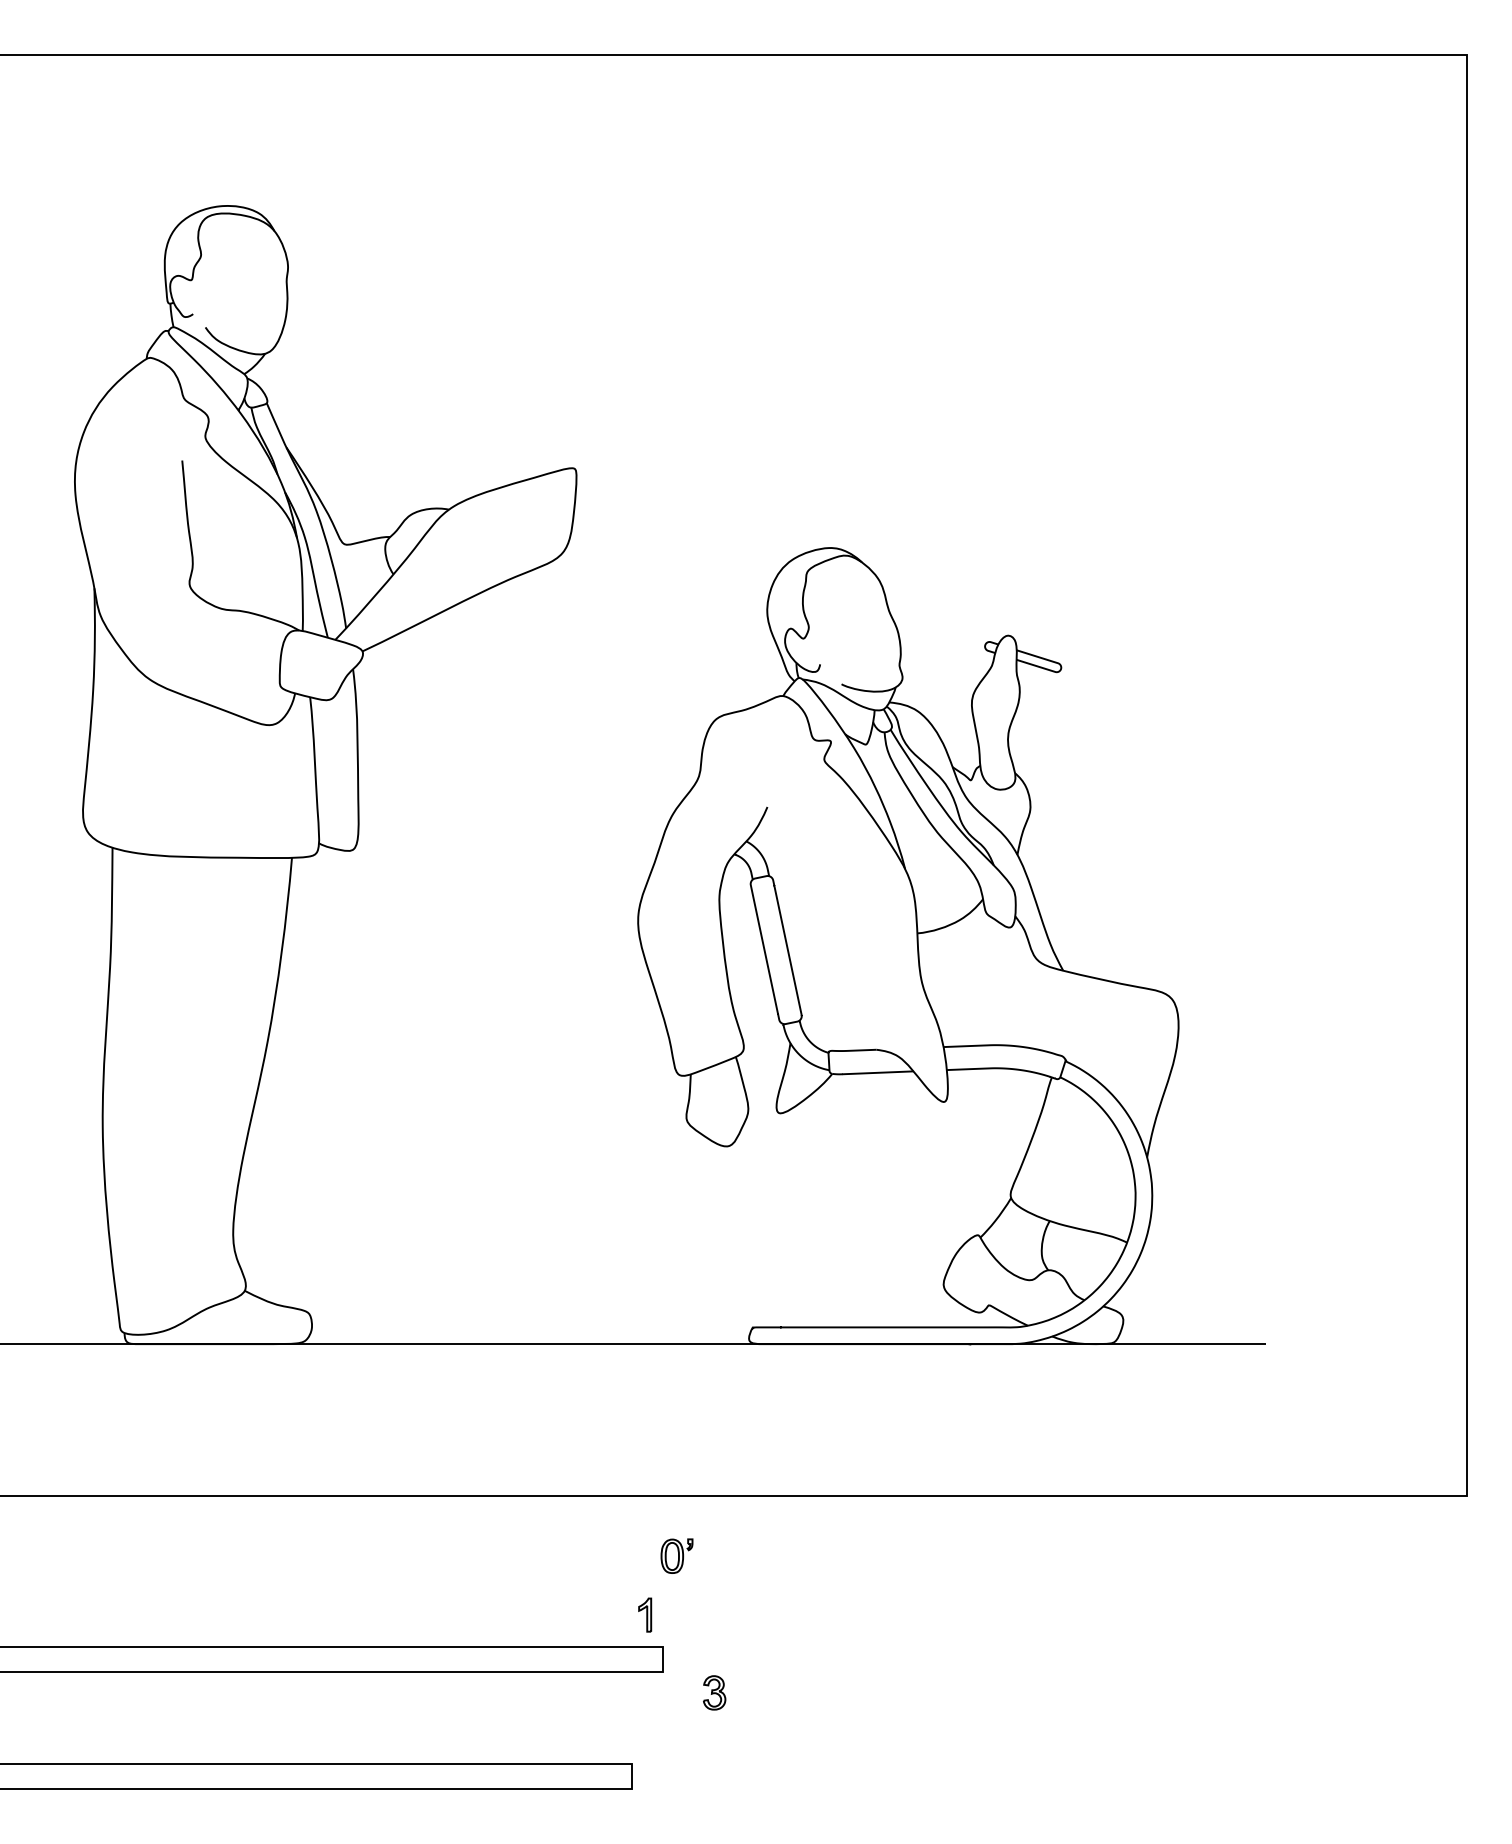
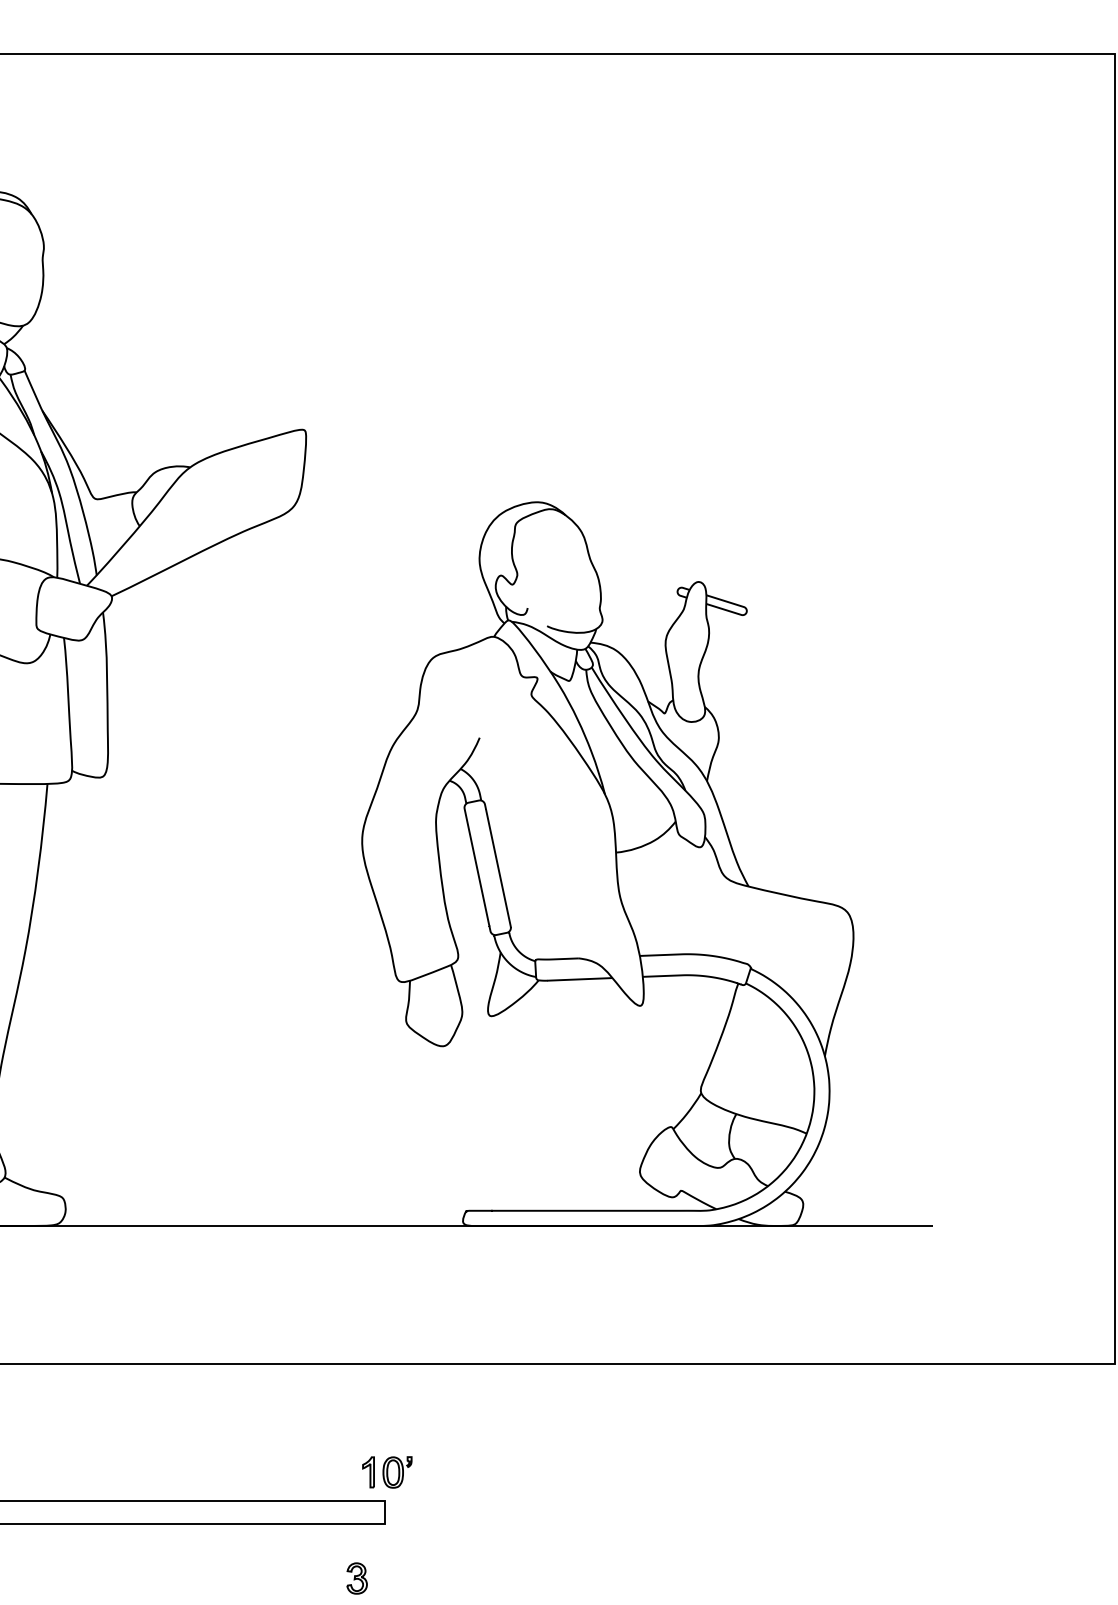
part: (676, 1555) -> (397, 1471), moved
part: (714, 1692) -> (357, 1578), moved

